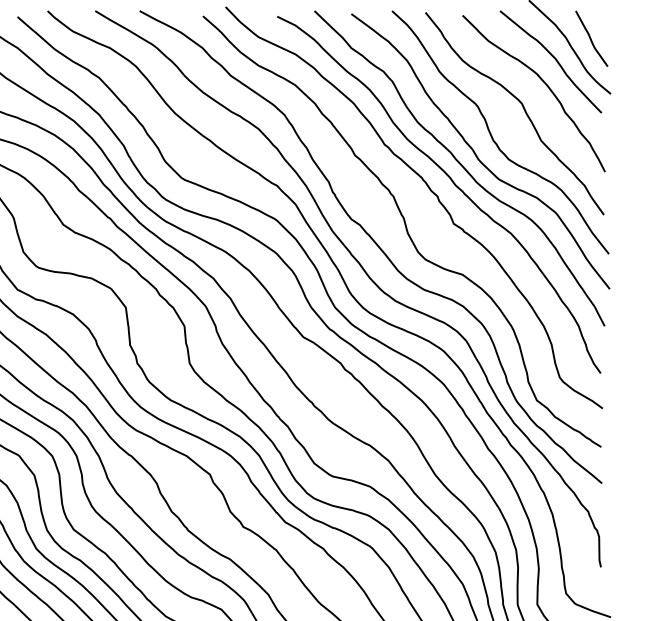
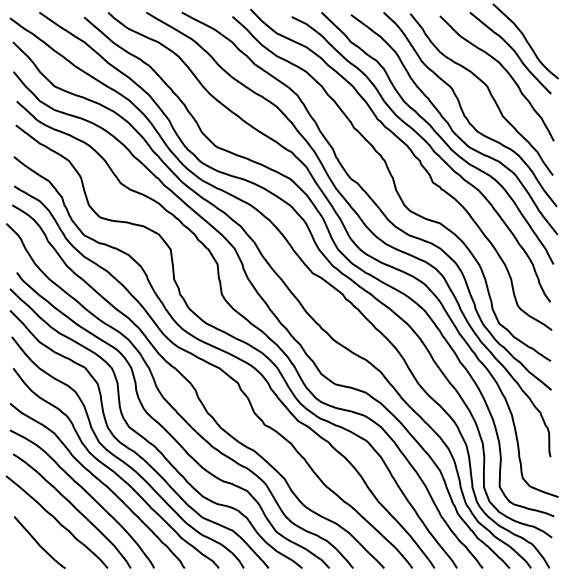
curve: (592, 38) -> (543, 34), removed

